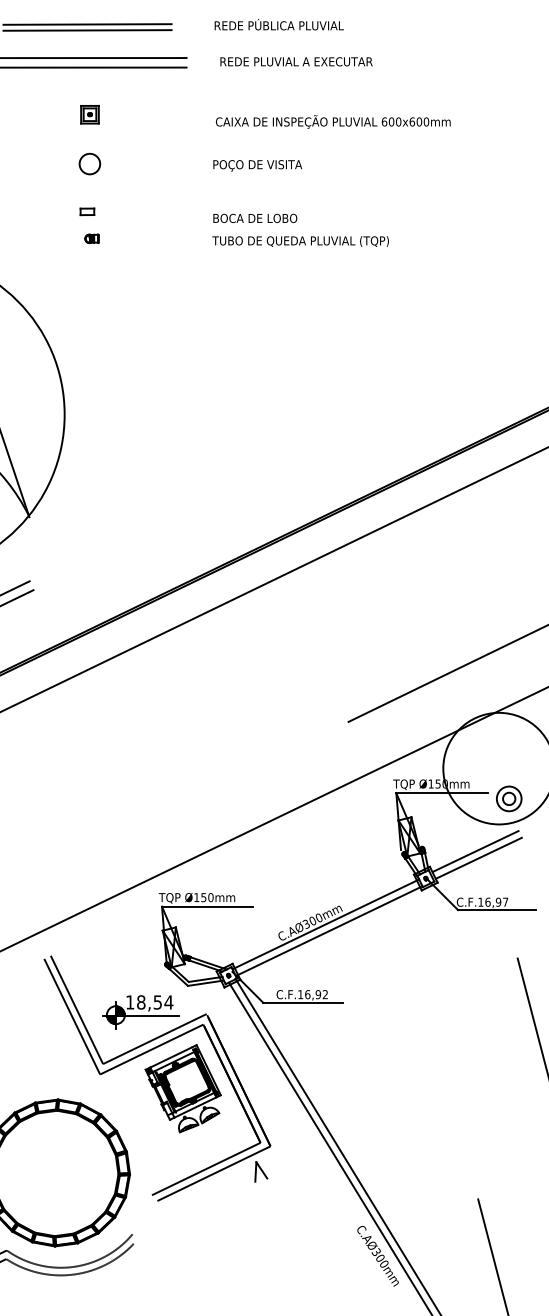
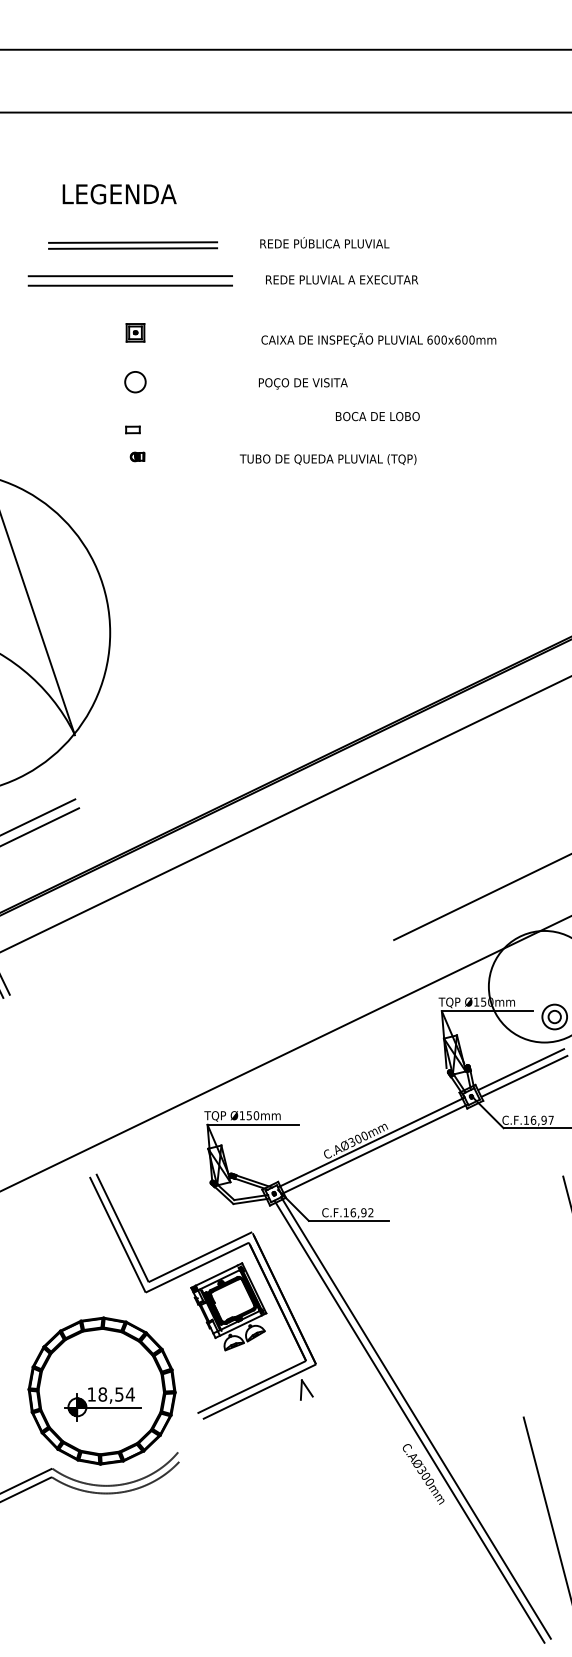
text: (254, 218) -> (377, 416), moved
text: (300, 241) -> (328, 459), moved
part: (140, 1012) -> (102, 1404), moved

